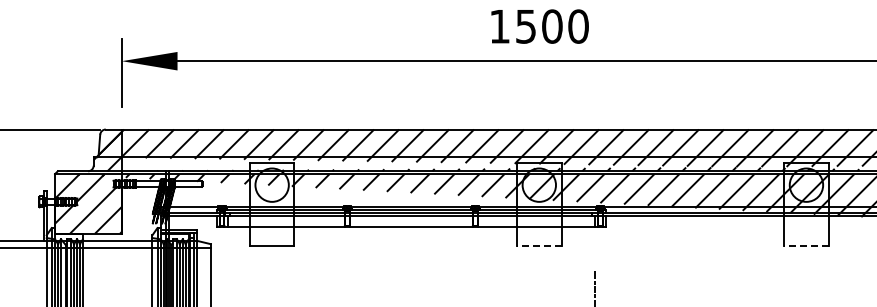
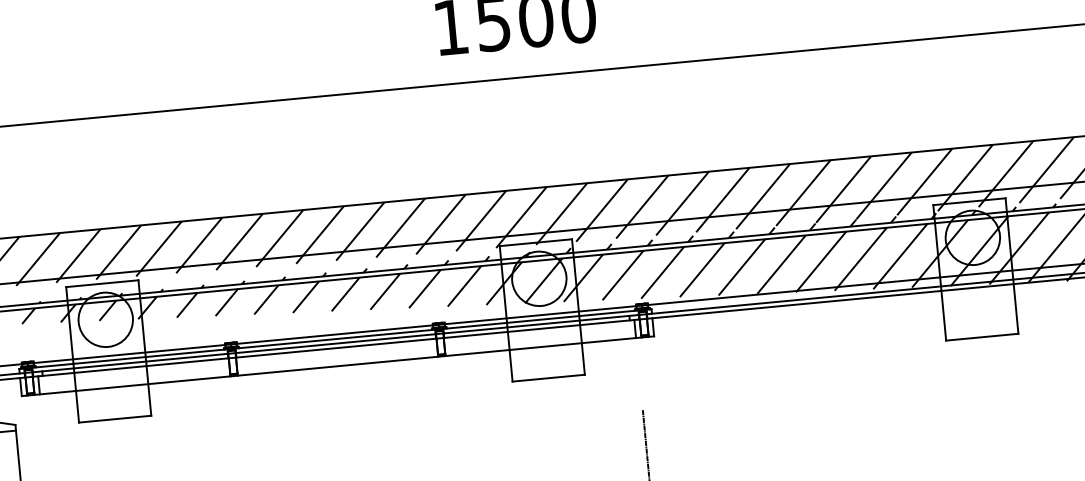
line: (538, 246) -> (547, 378), dashed -> solid
line: (805, 246) -> (980, 337), dashed -> solid

